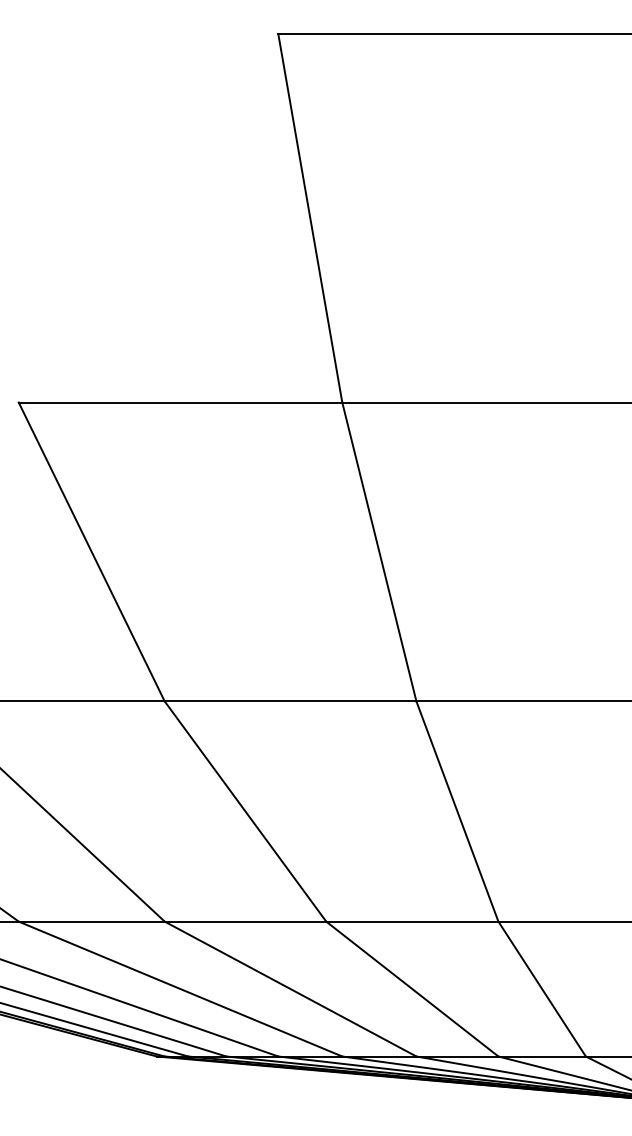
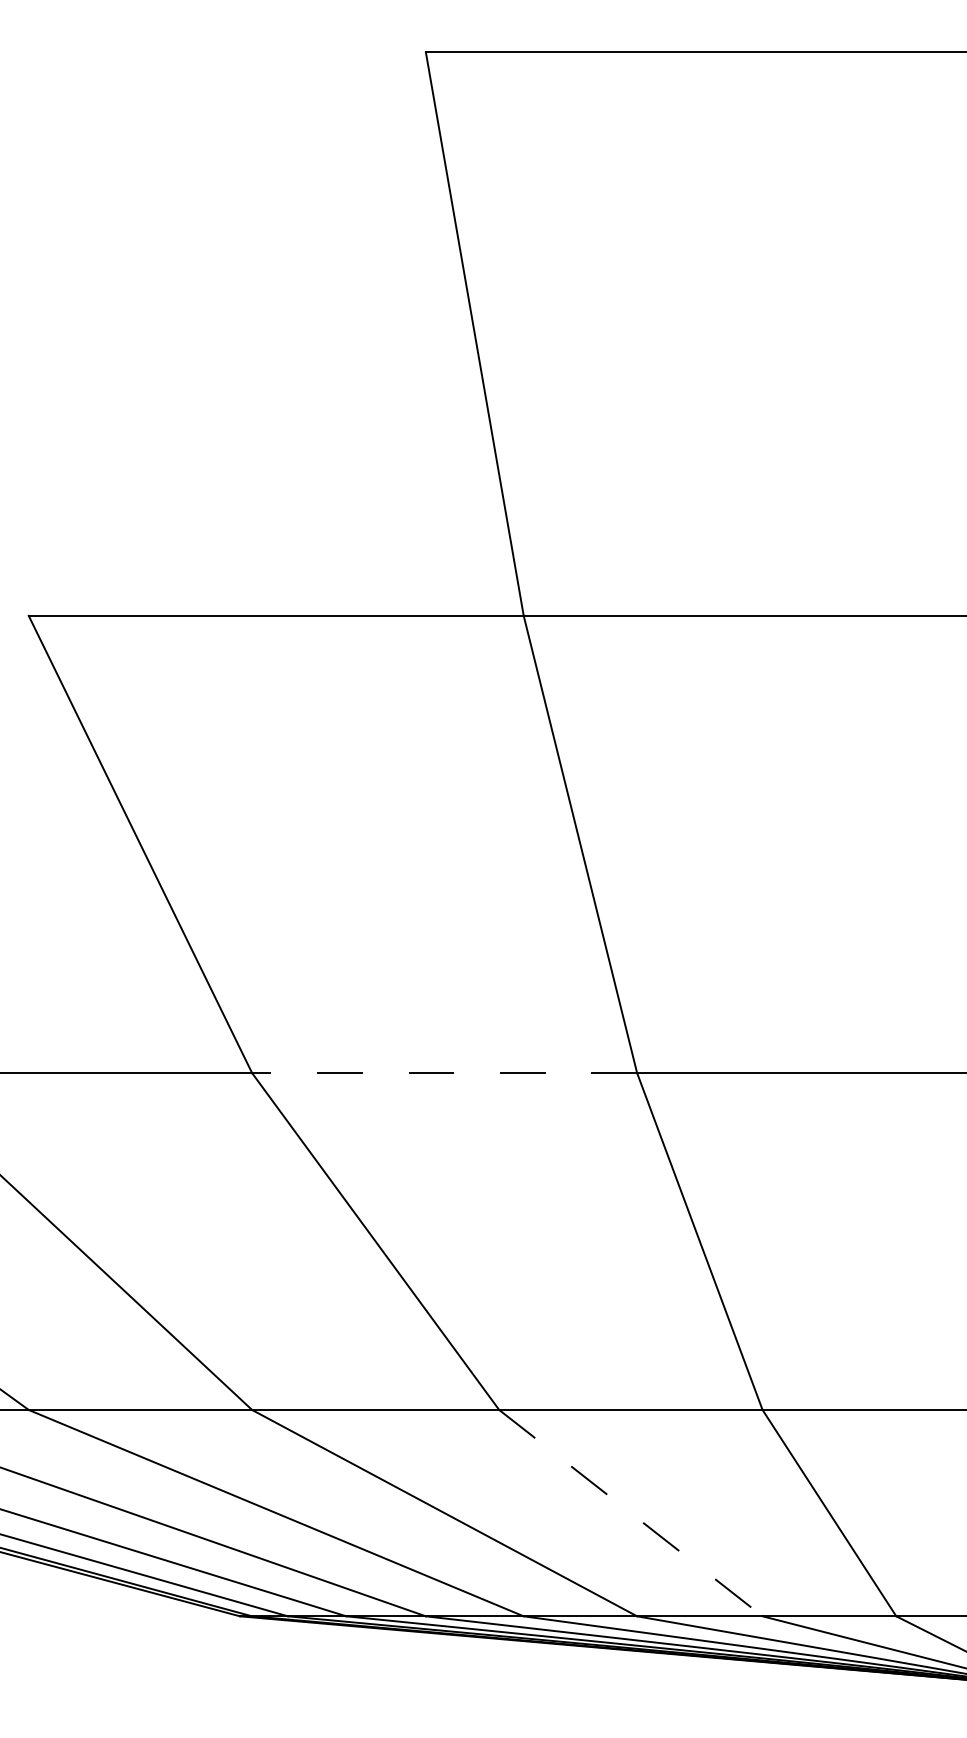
line: (290, 701) -> (444, 1073), solid -> dashed
line: (412, 989) -> (631, 1513), solid -> dashed

